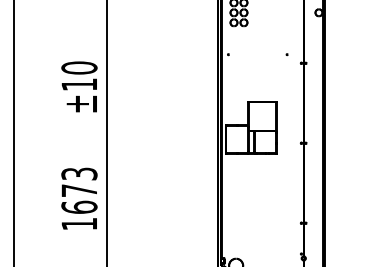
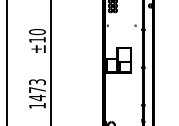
text: (79, 206) -> (37, 97), 1673 -> 1473

